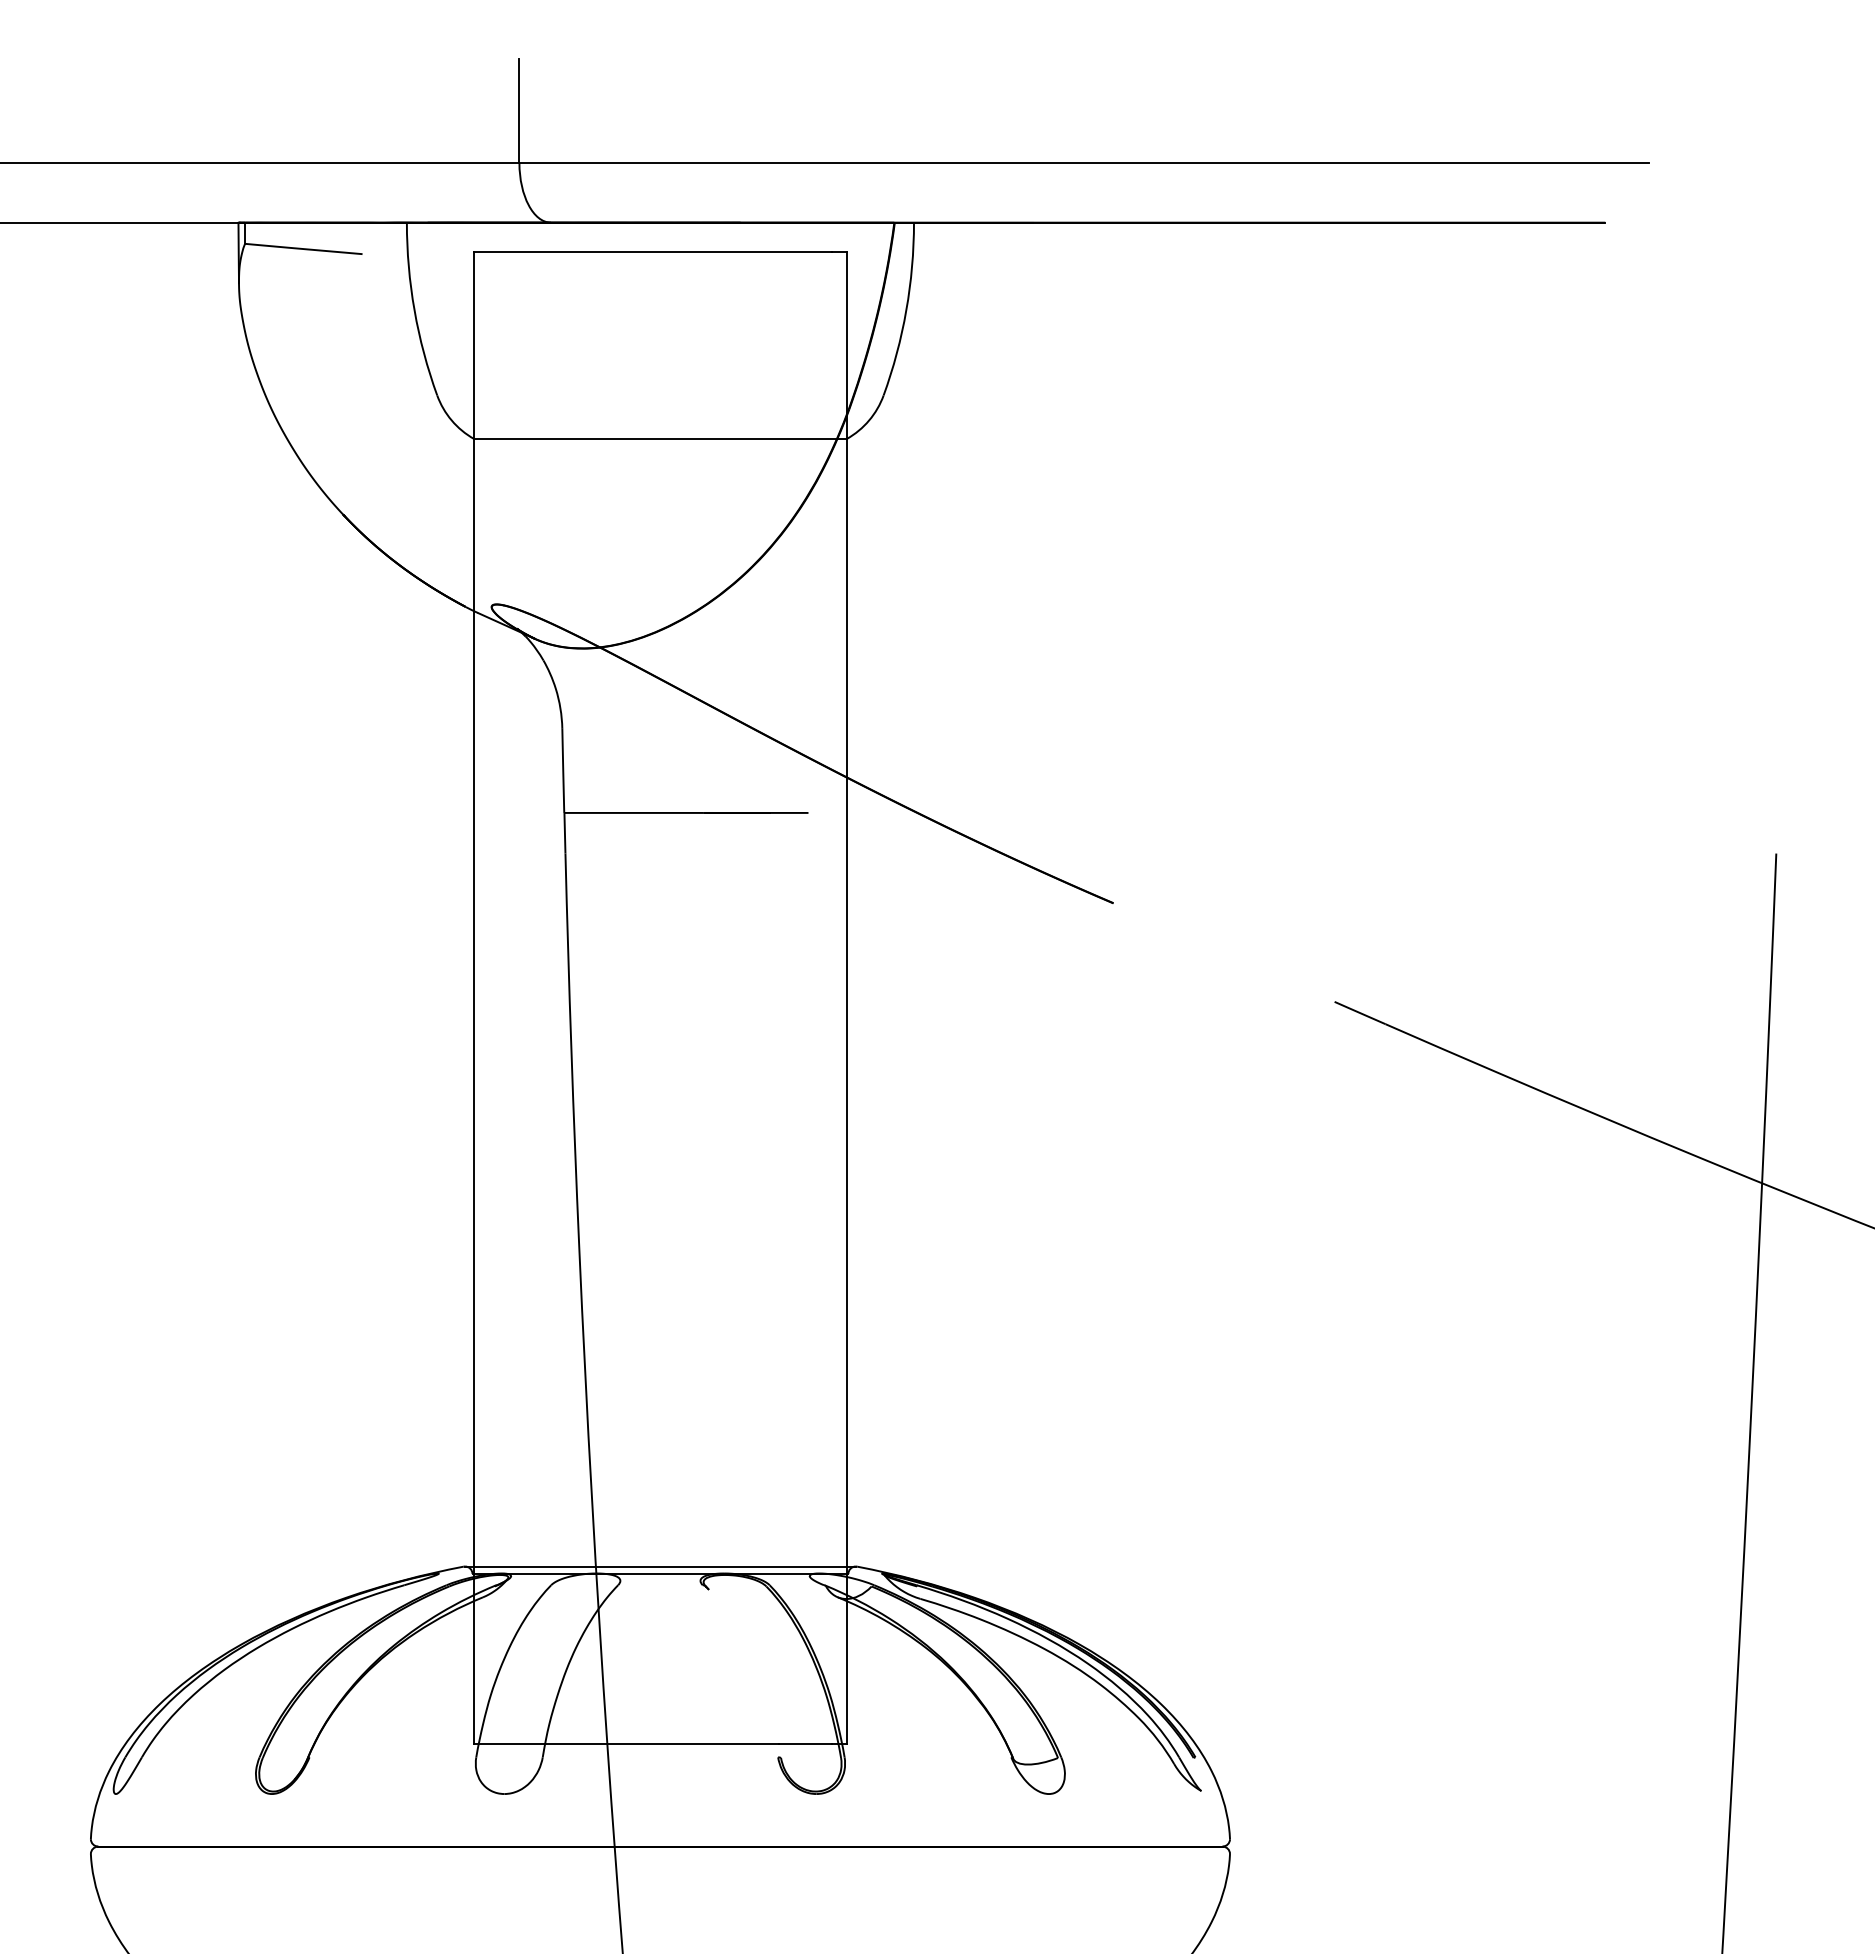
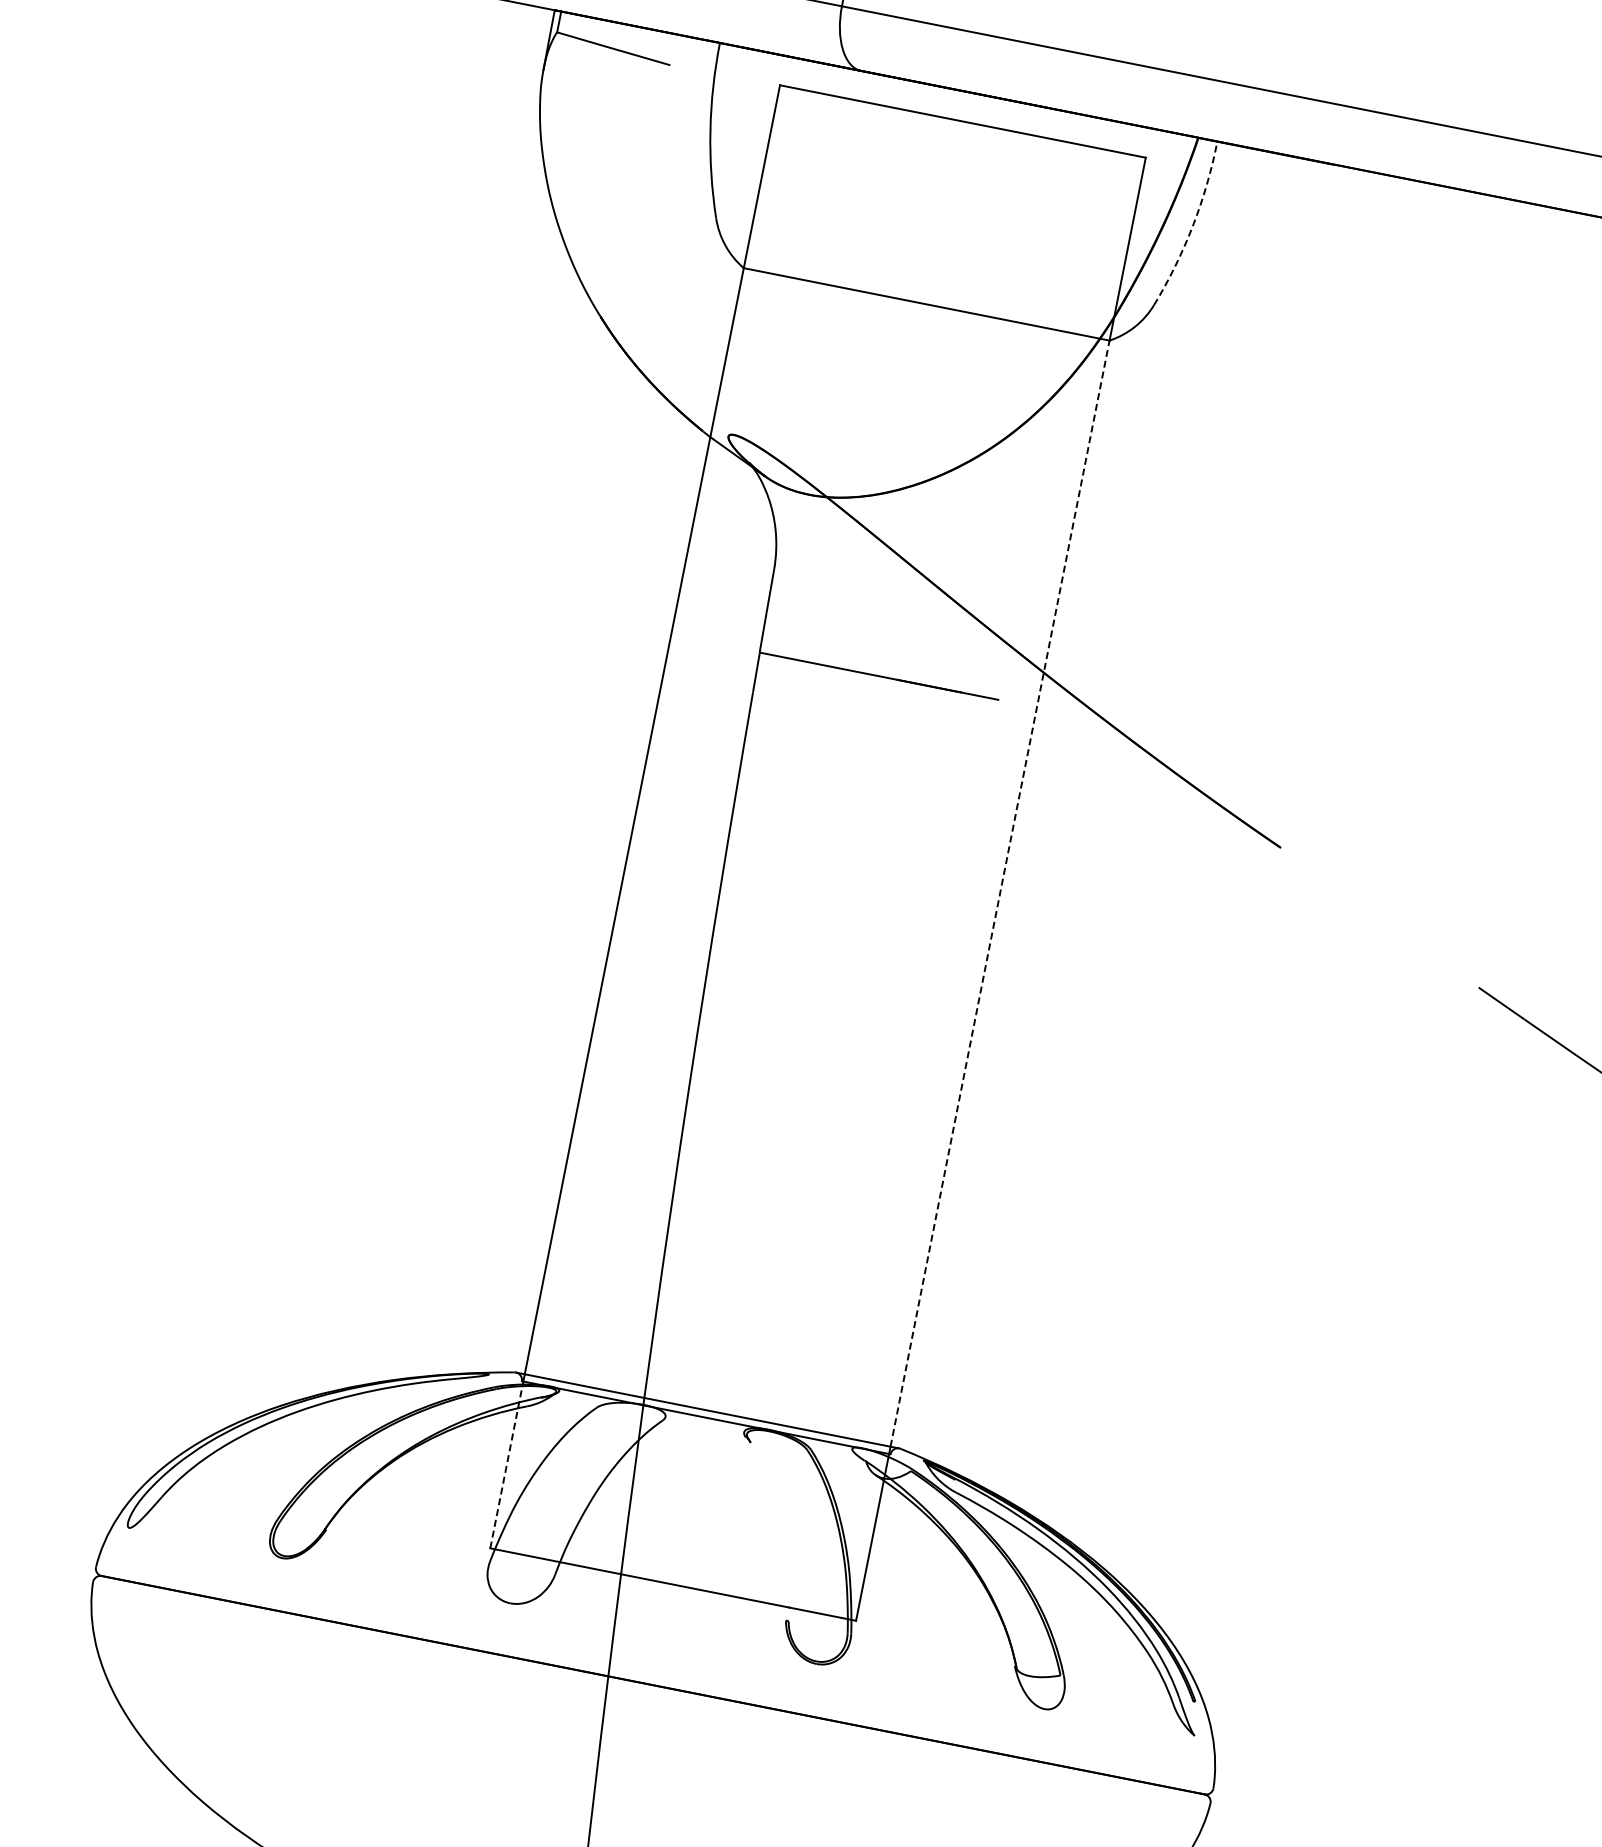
arc: (906, 310) -> (1193, 226), solid -> dashed
line: (846, 1002) -> (999, 893), solid -> dashed
line: (474, 1661) -> (506, 1467), solid -> dashed

